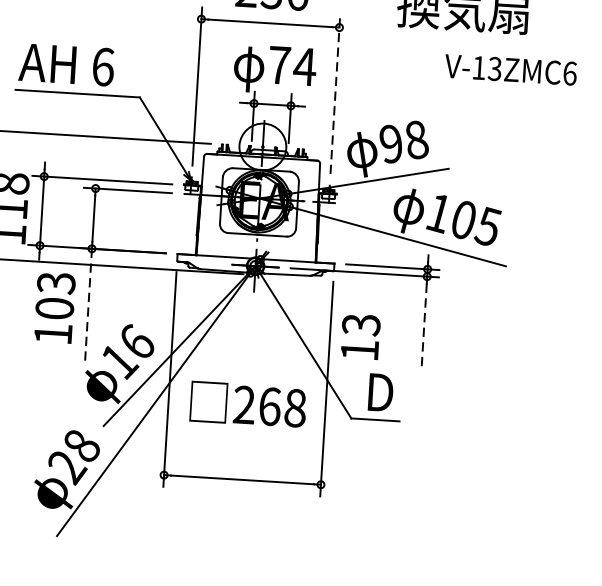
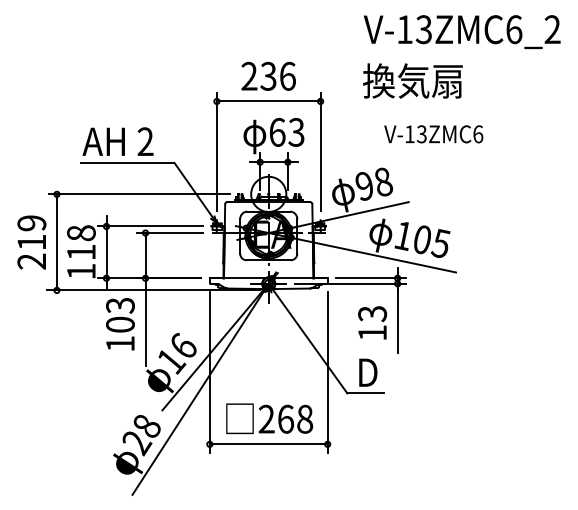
text: (103, 66) -> (145, 141), 6 -> 2
text: (292, 66) -> (287, 132), 74 -> 63
text: (510, 70) -> (433, 134), moved
line: (335, 94) -> (320, 151), dashed -> solid
line: (88, 307) -> (145, 322), dashed -> solid
line: (424, 325) -> (397, 320), dashed -> solid
text: (360, 336) -> (372, 322), moved
text: (248, 404) -> (269, 418), moved

